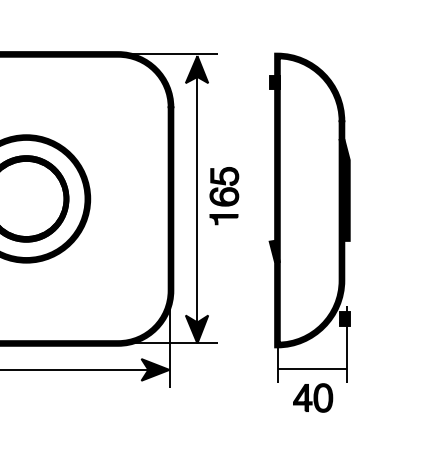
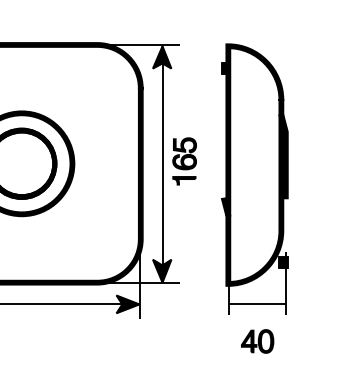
part: (313, 397) -> (257, 341), moved

